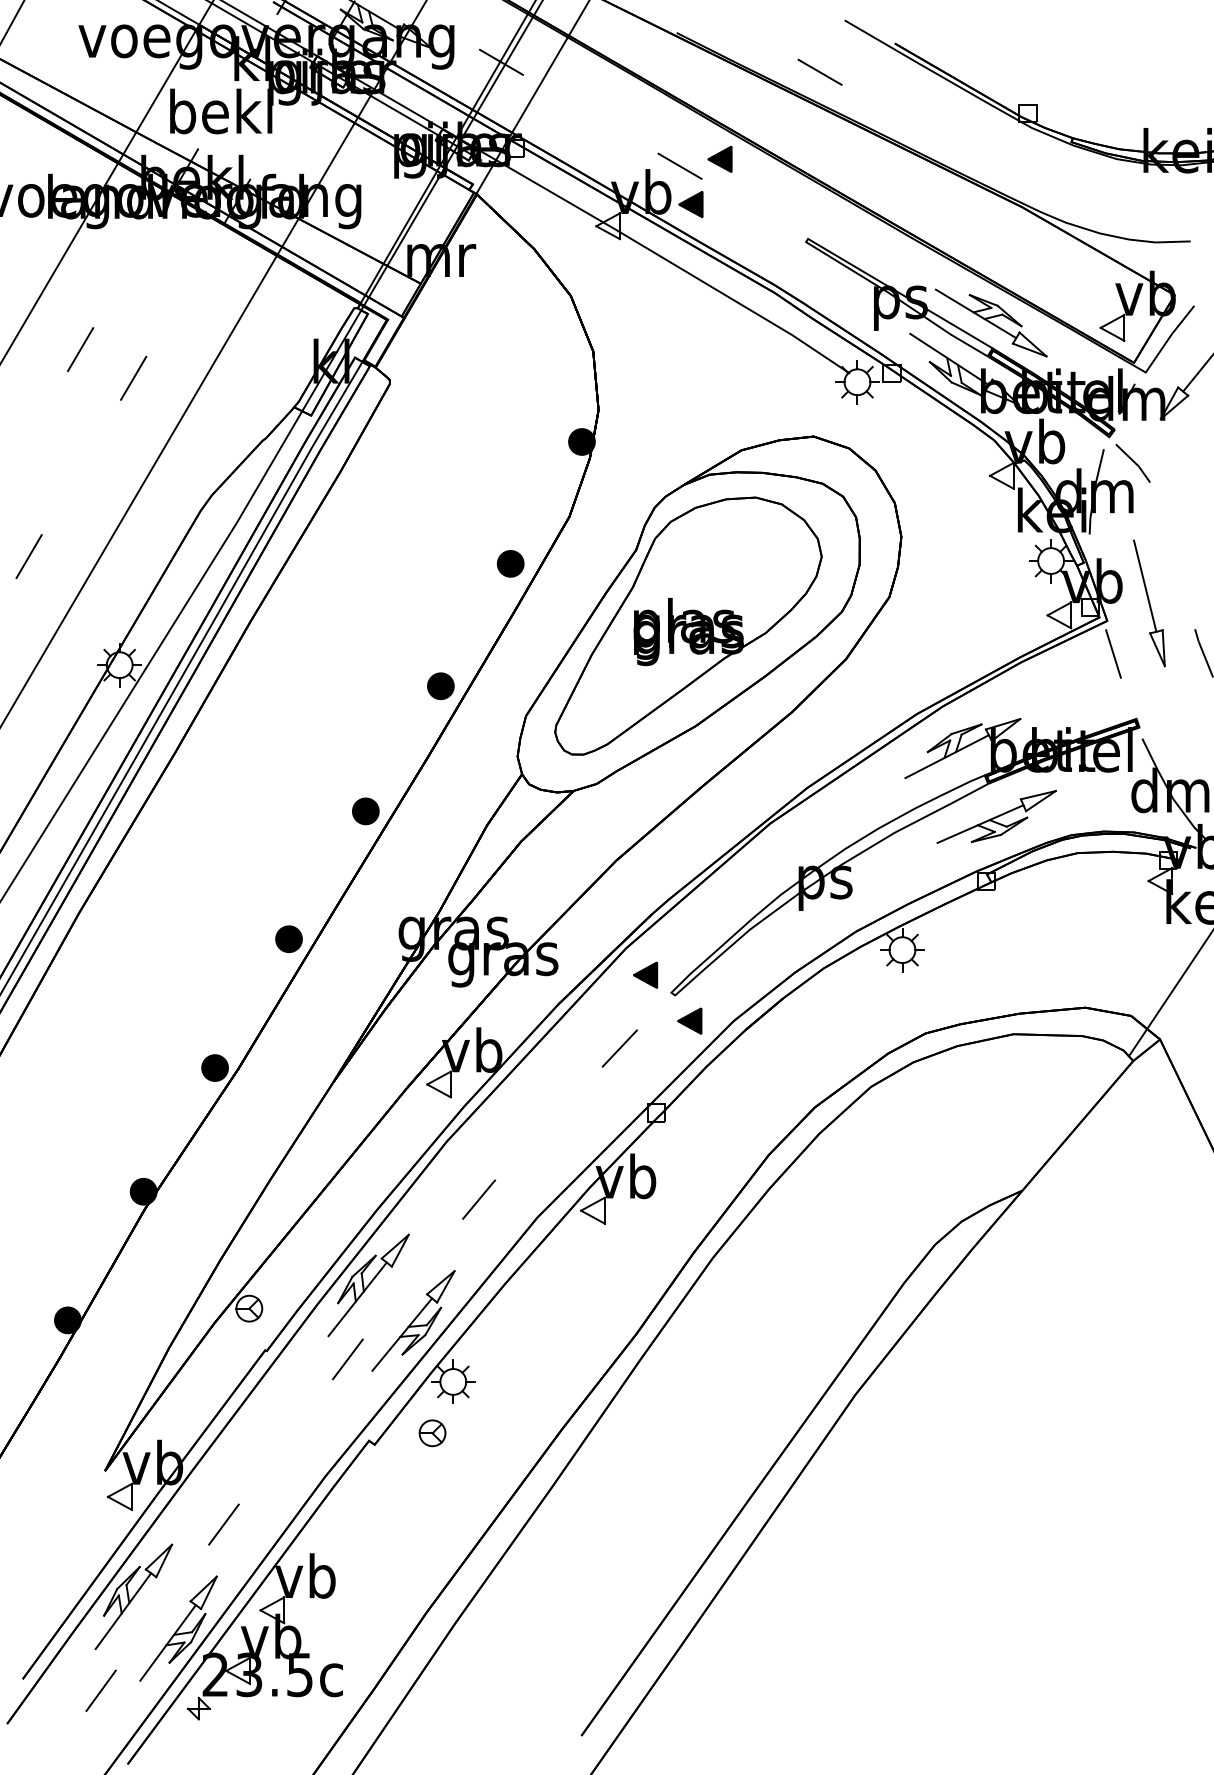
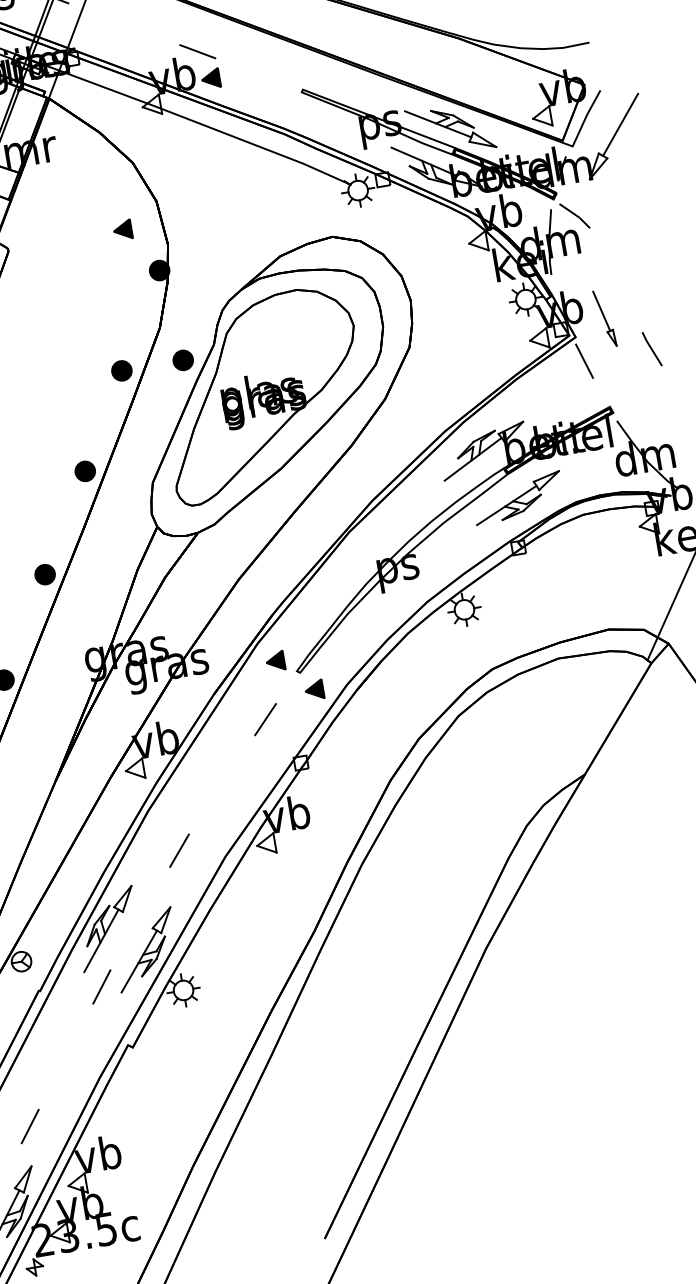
part: (719, 159) -> (122, 230), moved
part: (592, 563) -> (183, 360), added
part: (1149, 603) -> (605, 318), size x0.6
part: (432, 1433) -> (174, 1031), removed

